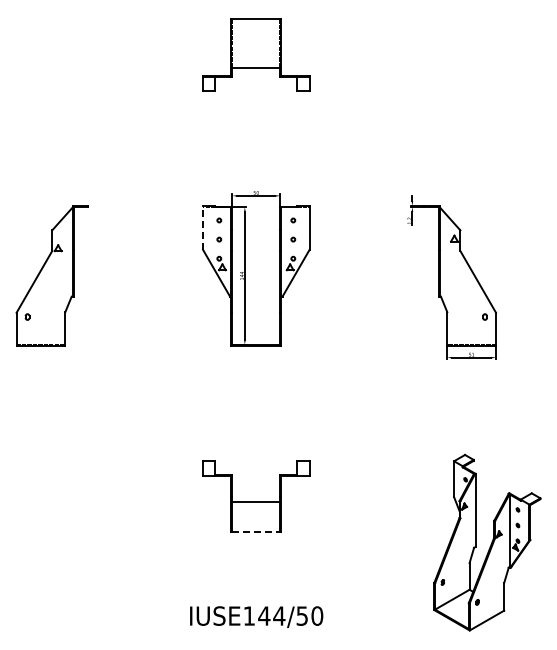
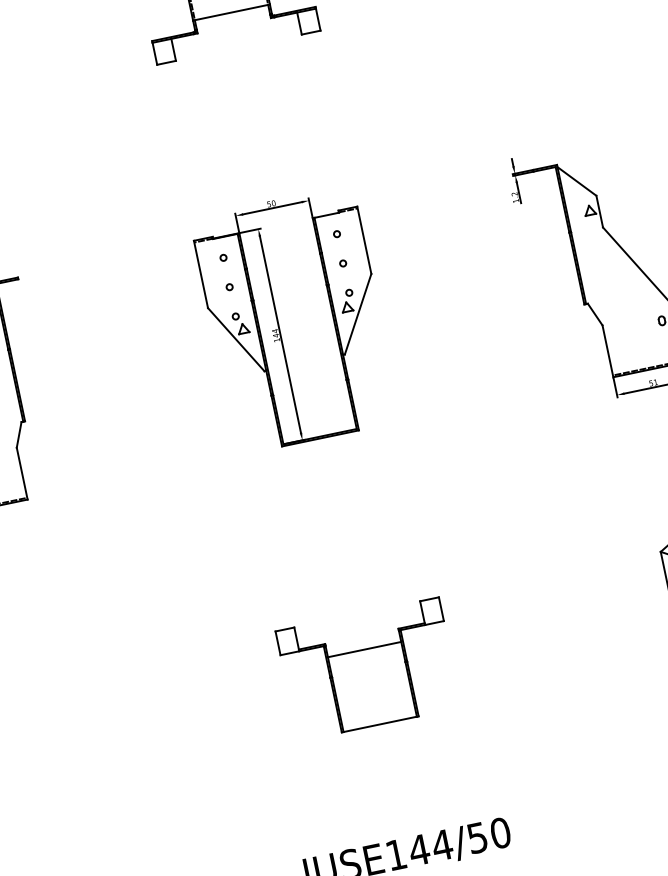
line: (203, 227) -> (201, 273), dashed -> solid
line: (256, 501) -> (364, 649), moved
line: (256, 532) -> (380, 724), dashed -> solid

